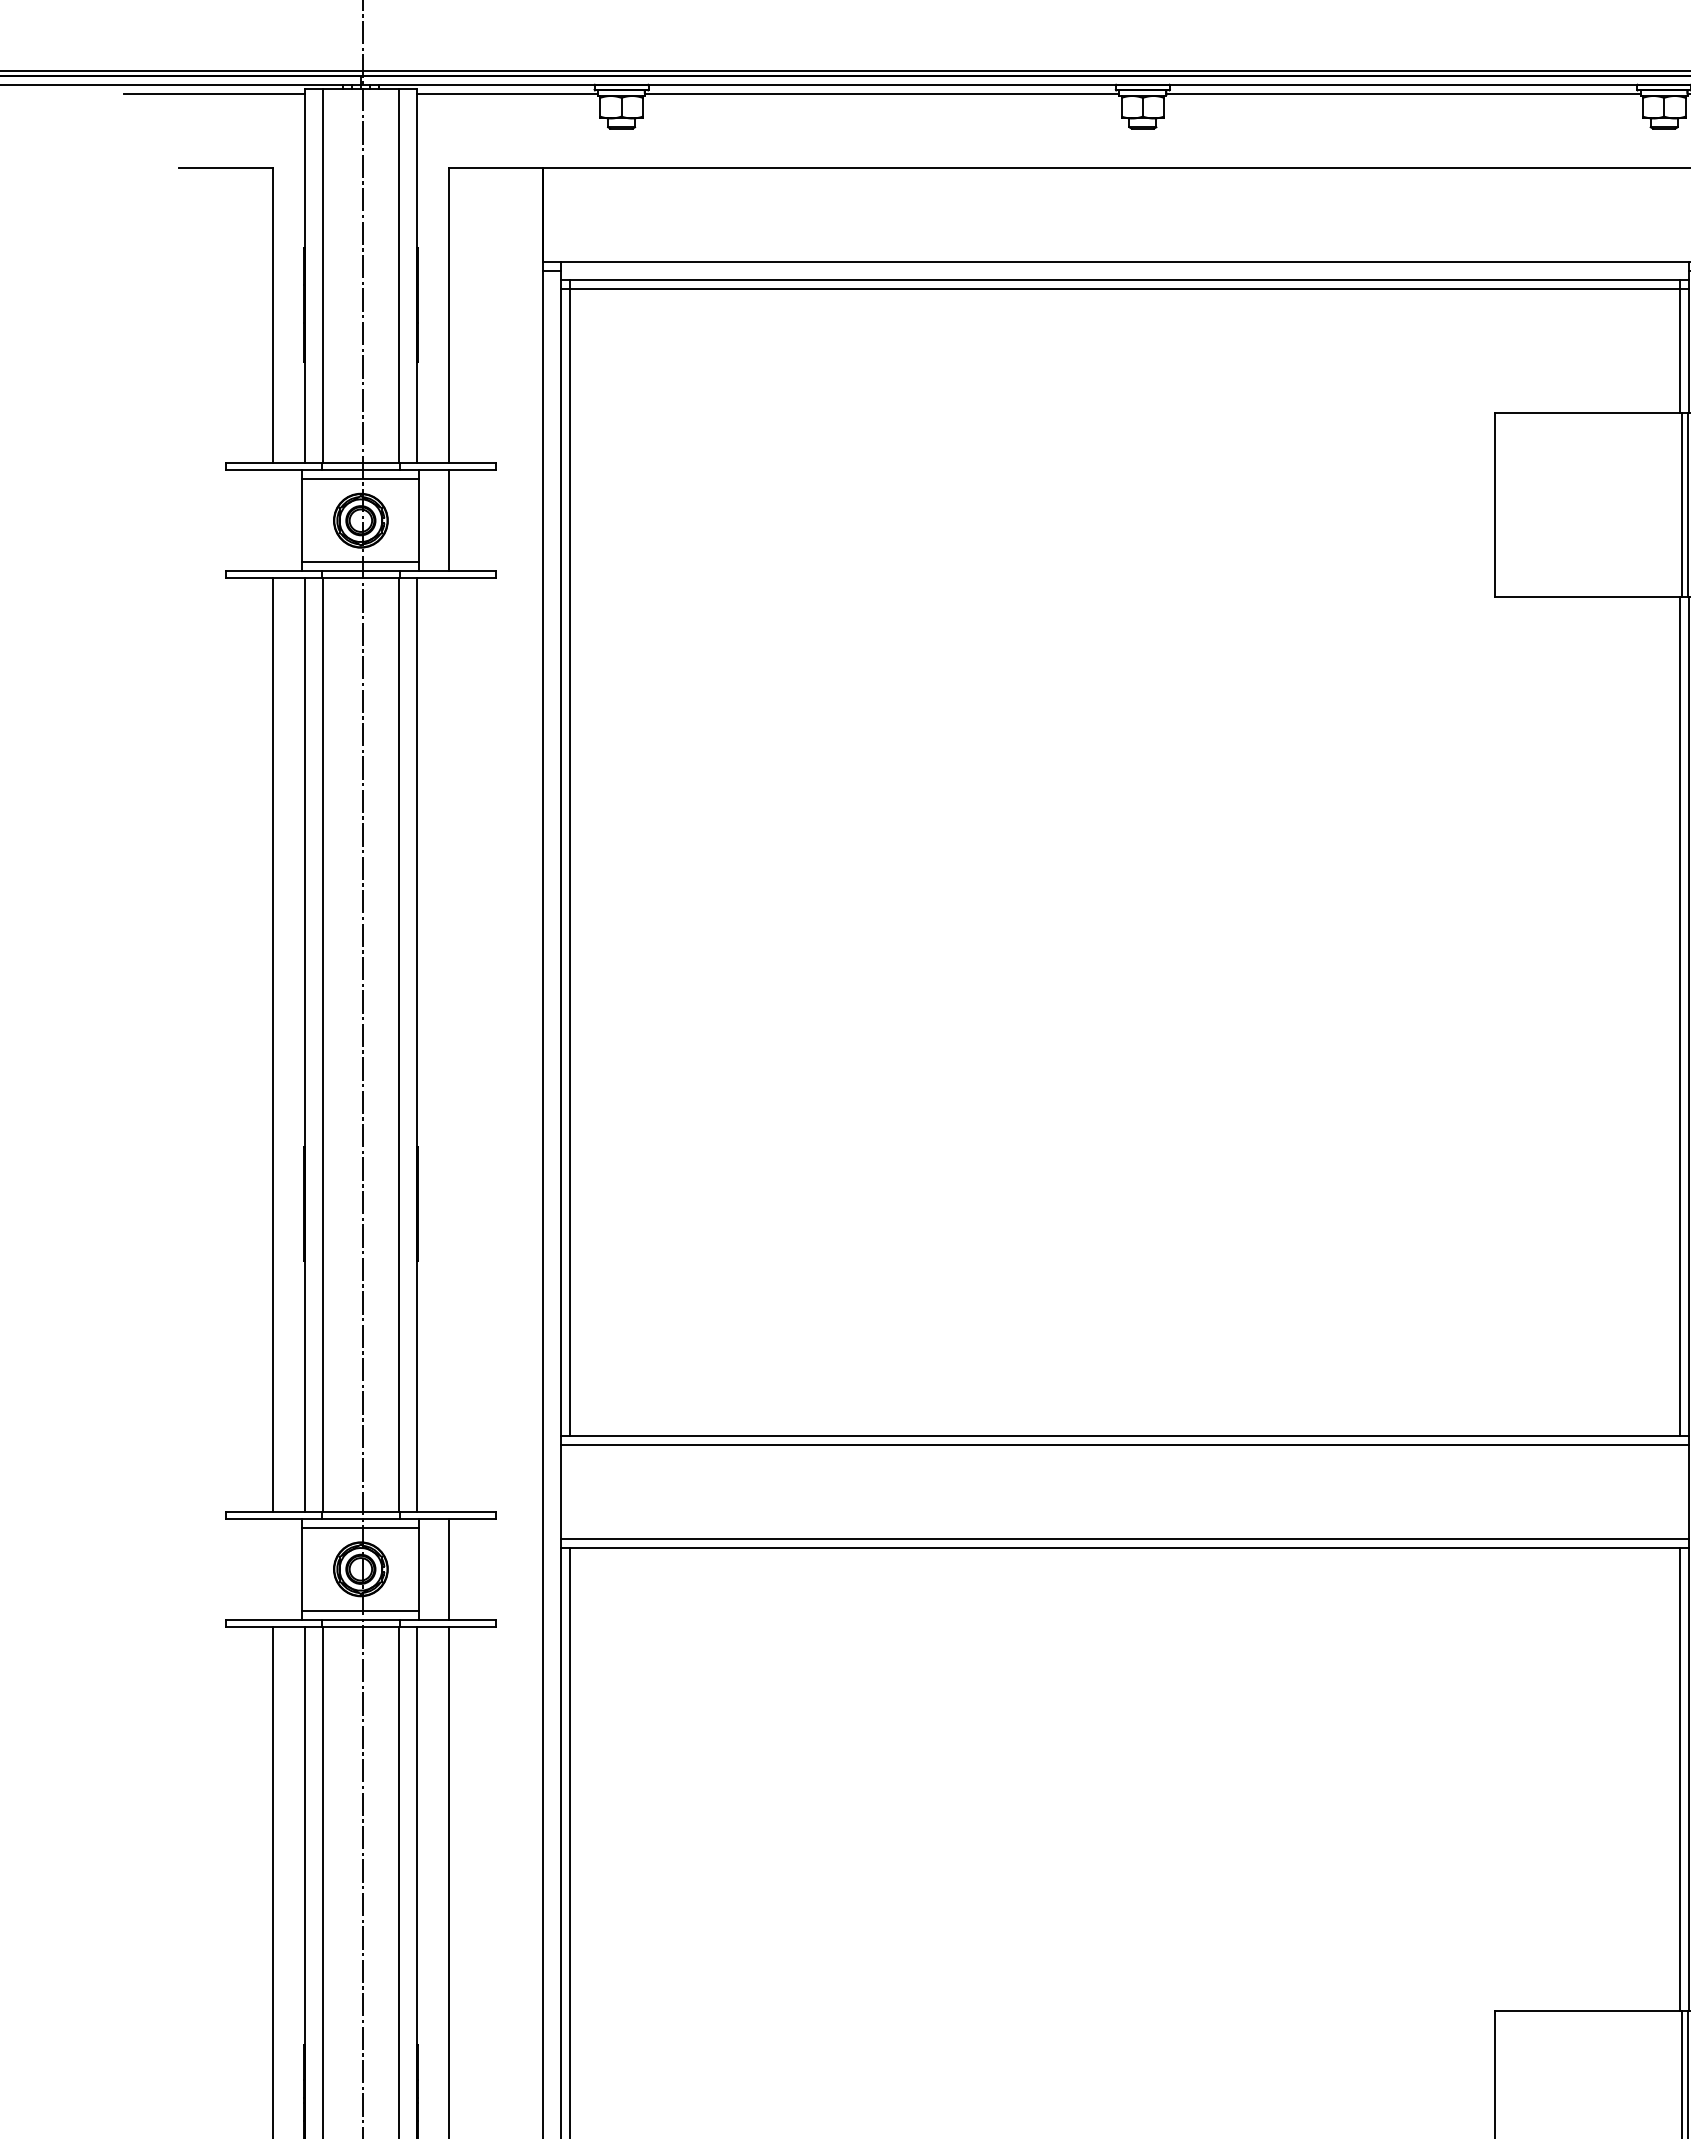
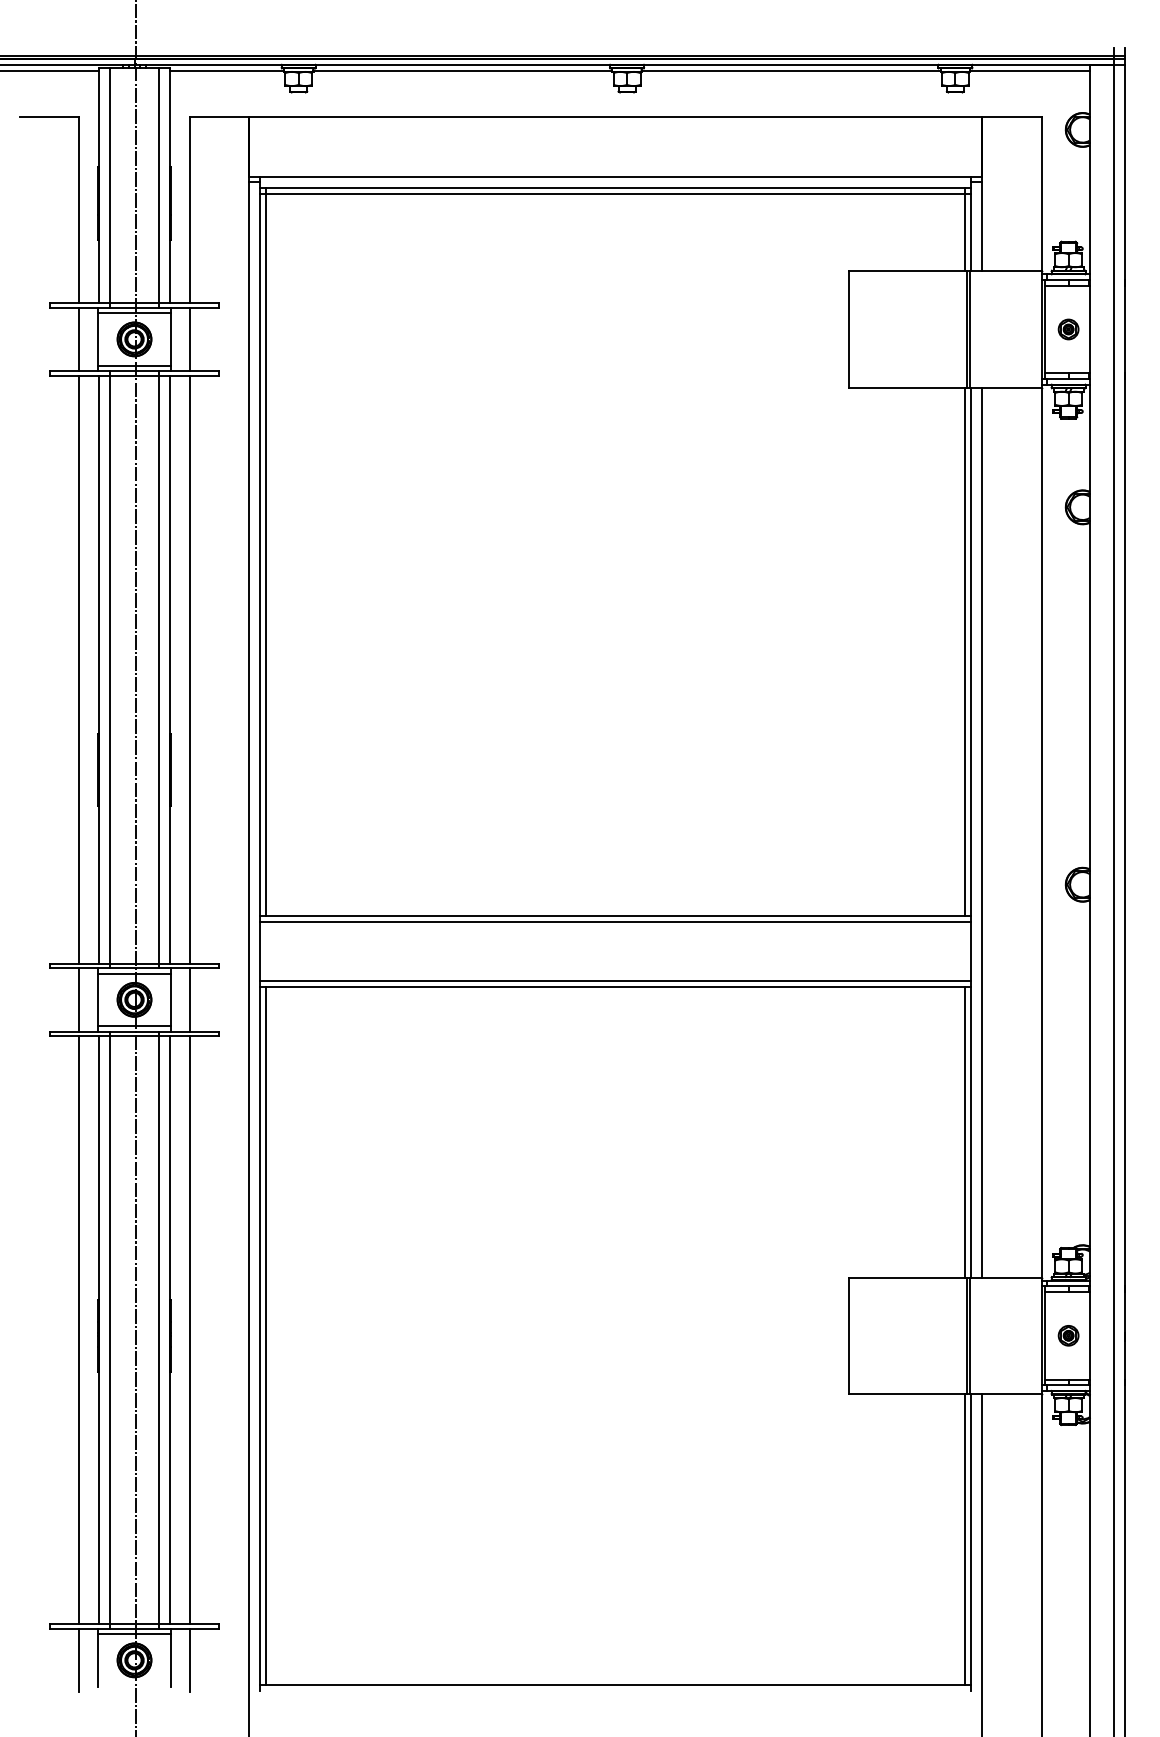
line: (273, 520) -> (79, 339), added
line: (448, 1044) -> (189, 669), added
line: (273, 1568) -> (79, 999), added

